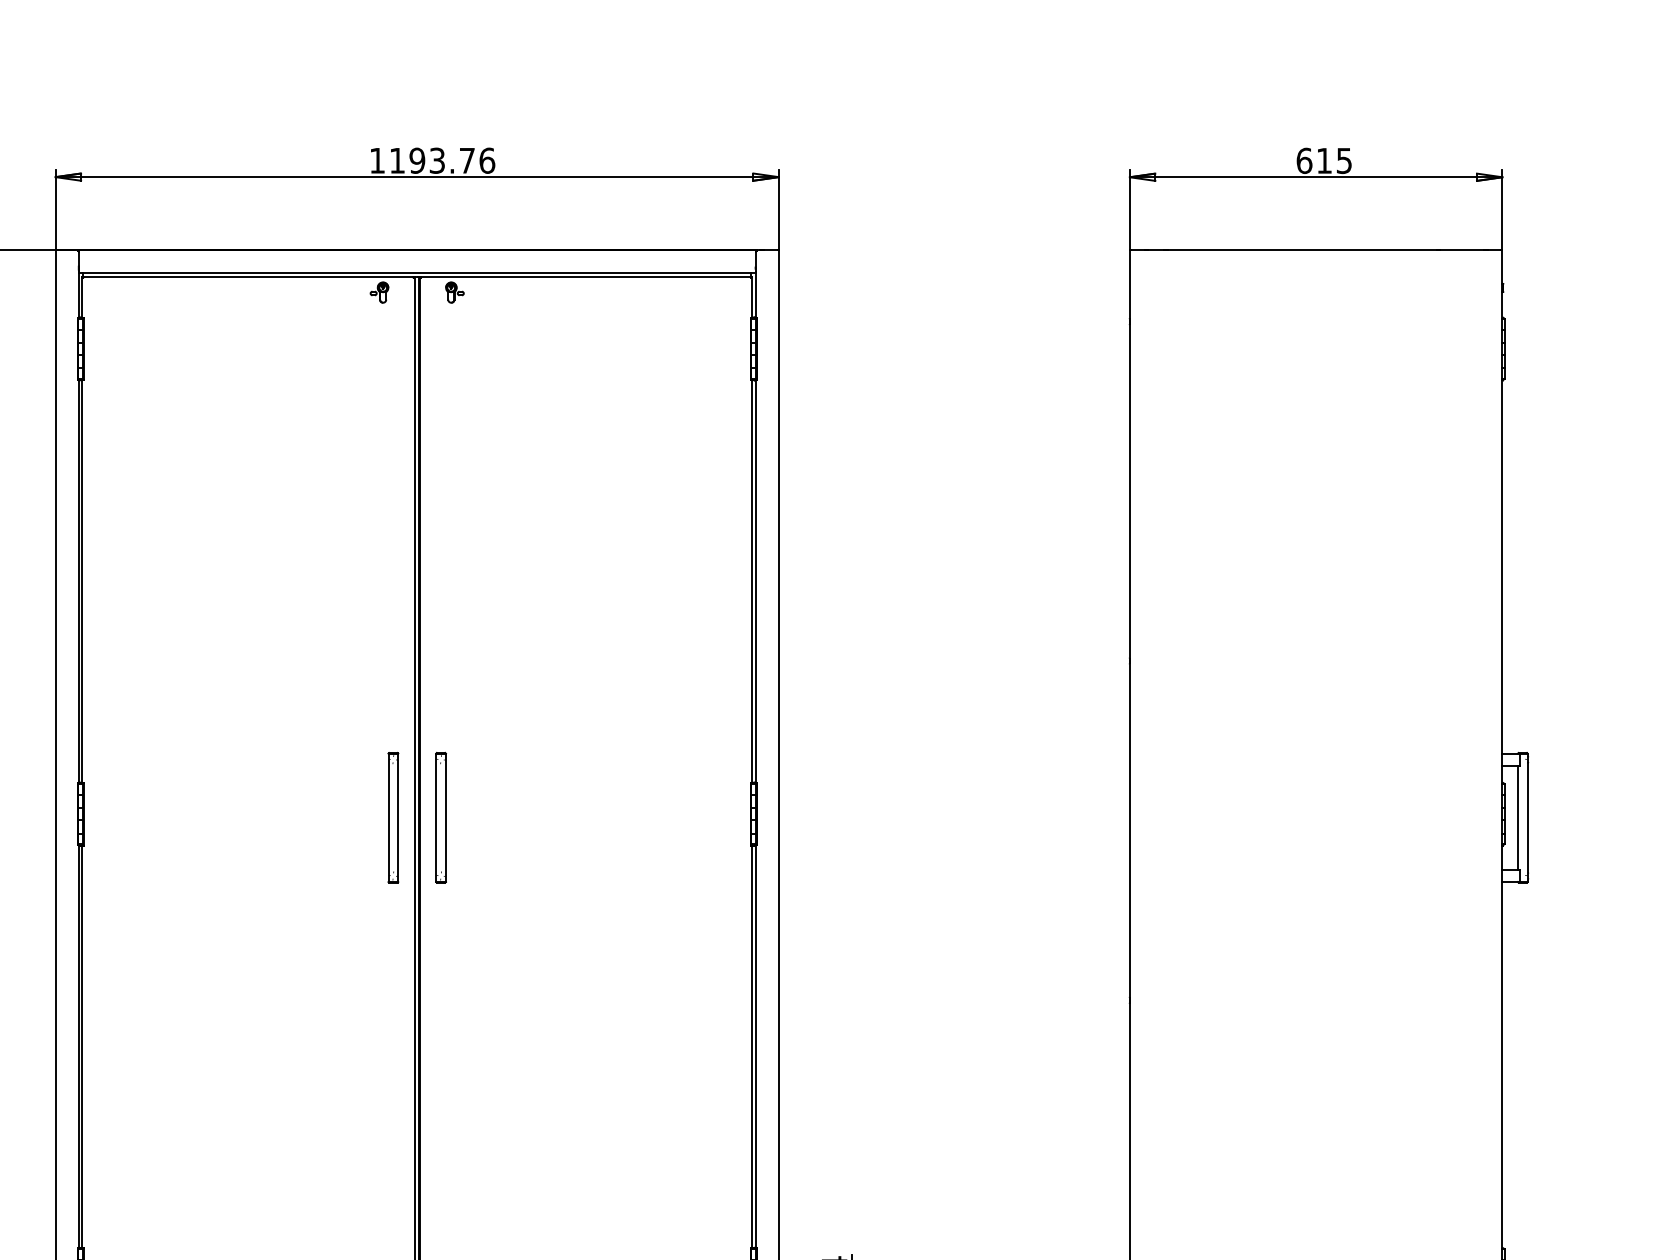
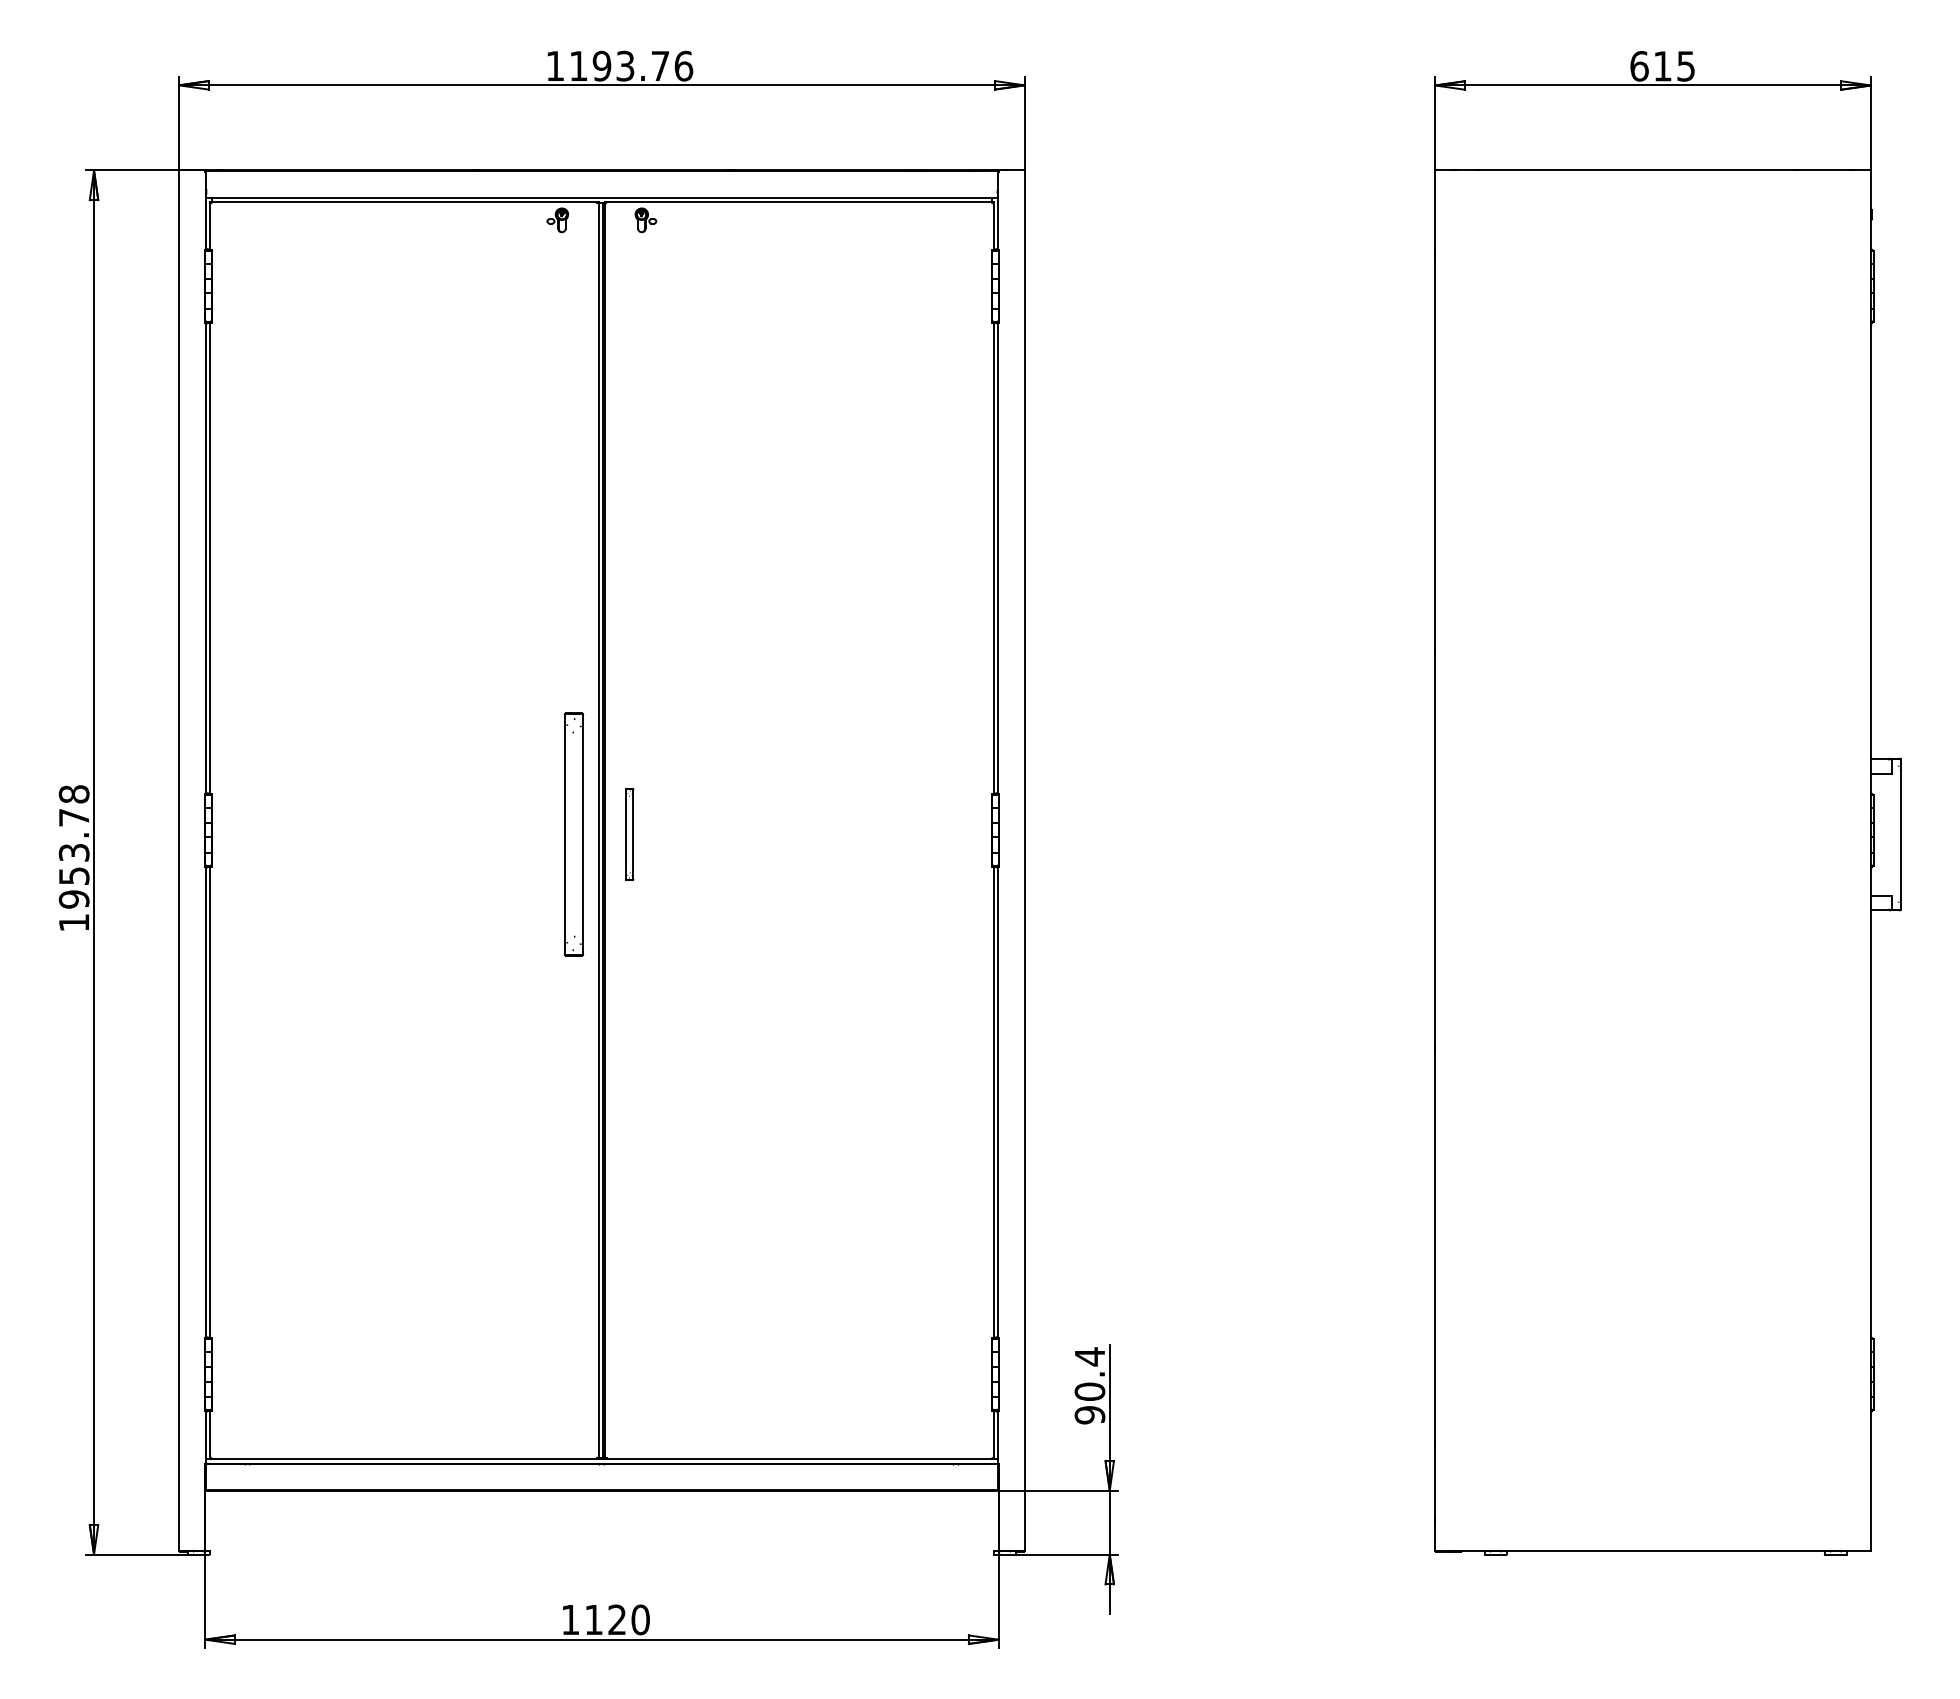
part: (392, 817) -> (573, 834), size x1.6
part: (440, 817) -> (629, 834), size x0.6
line: (1518, 817) -> (1889, 834), removed

